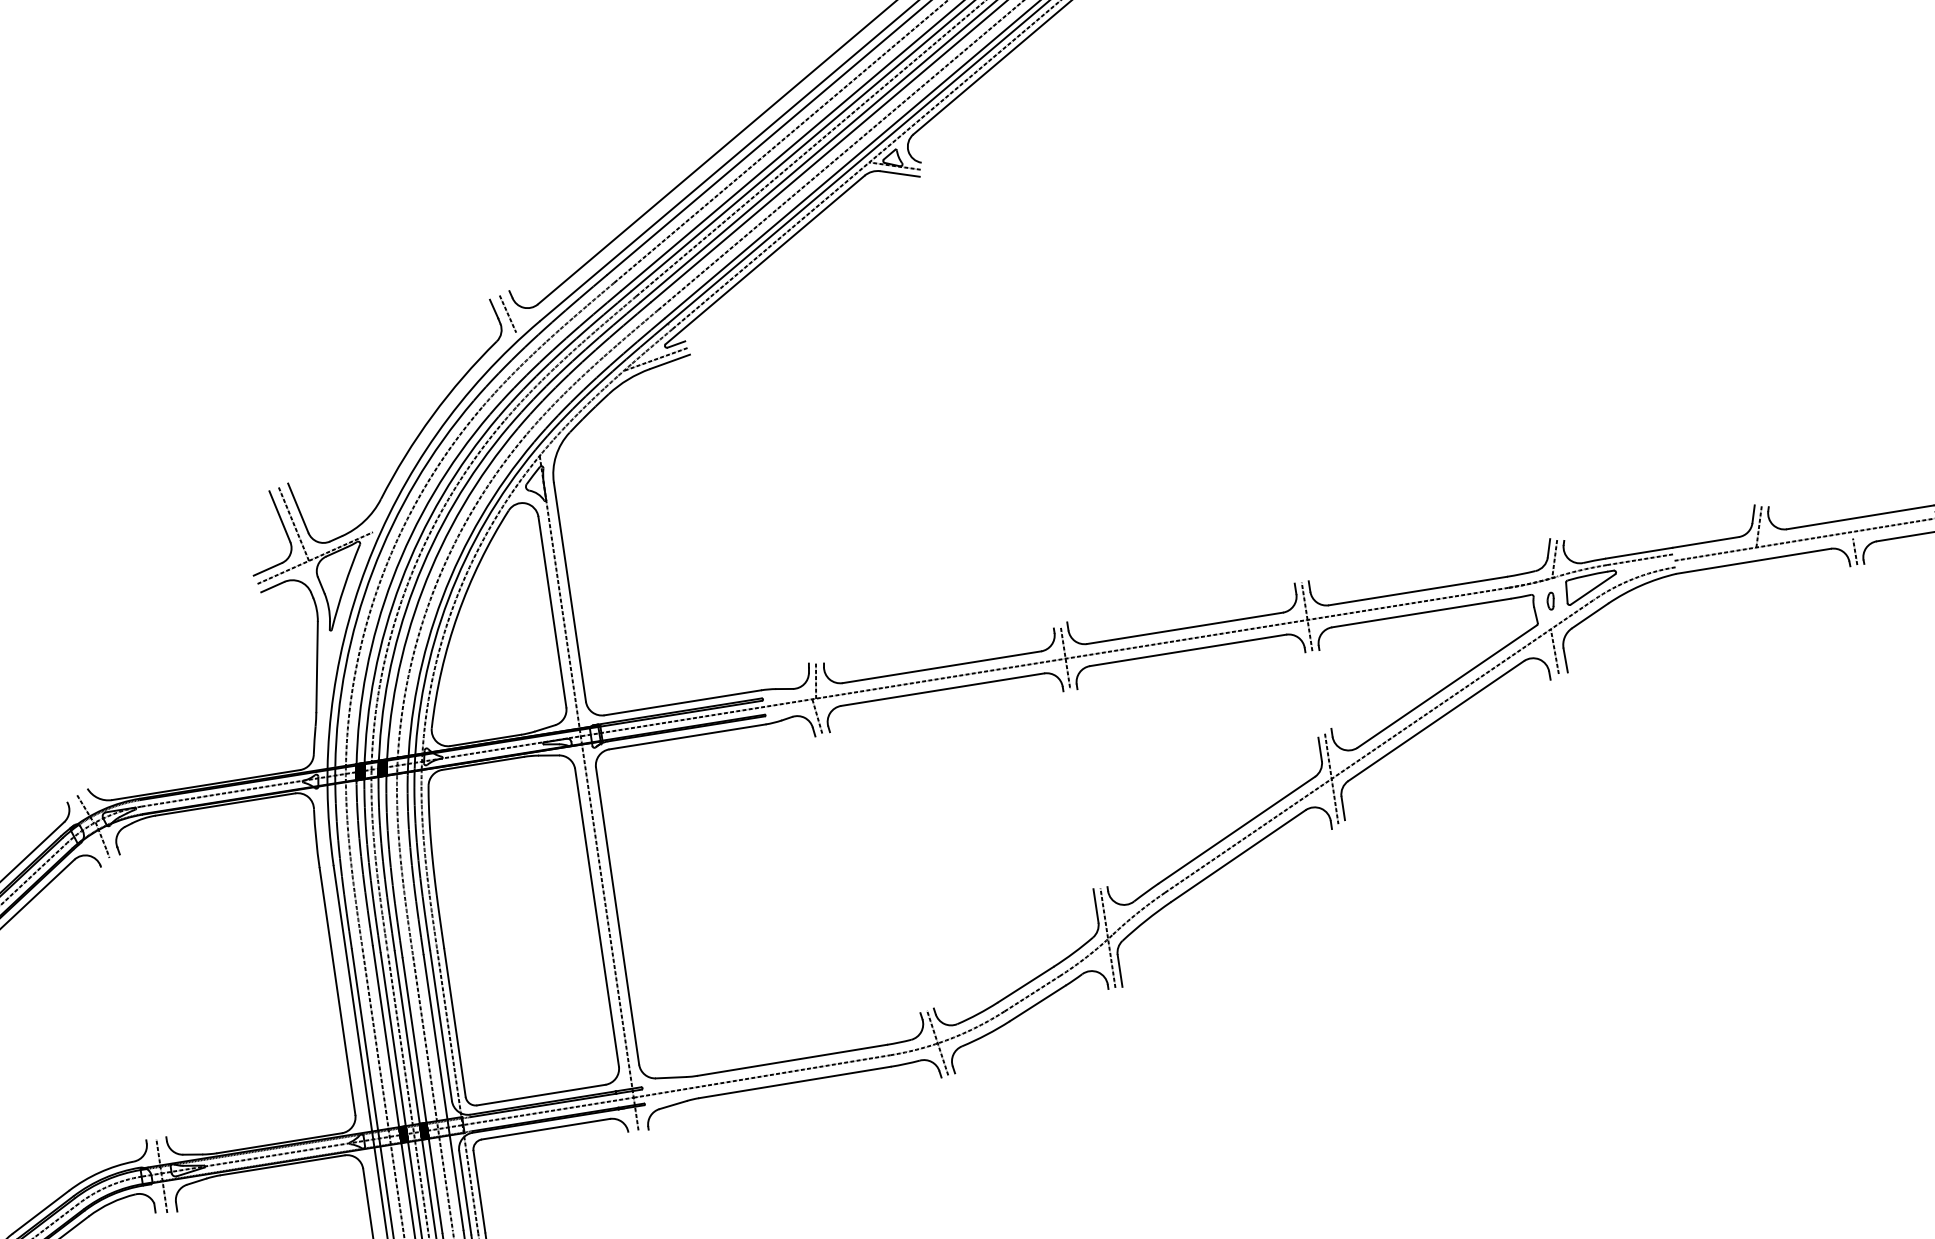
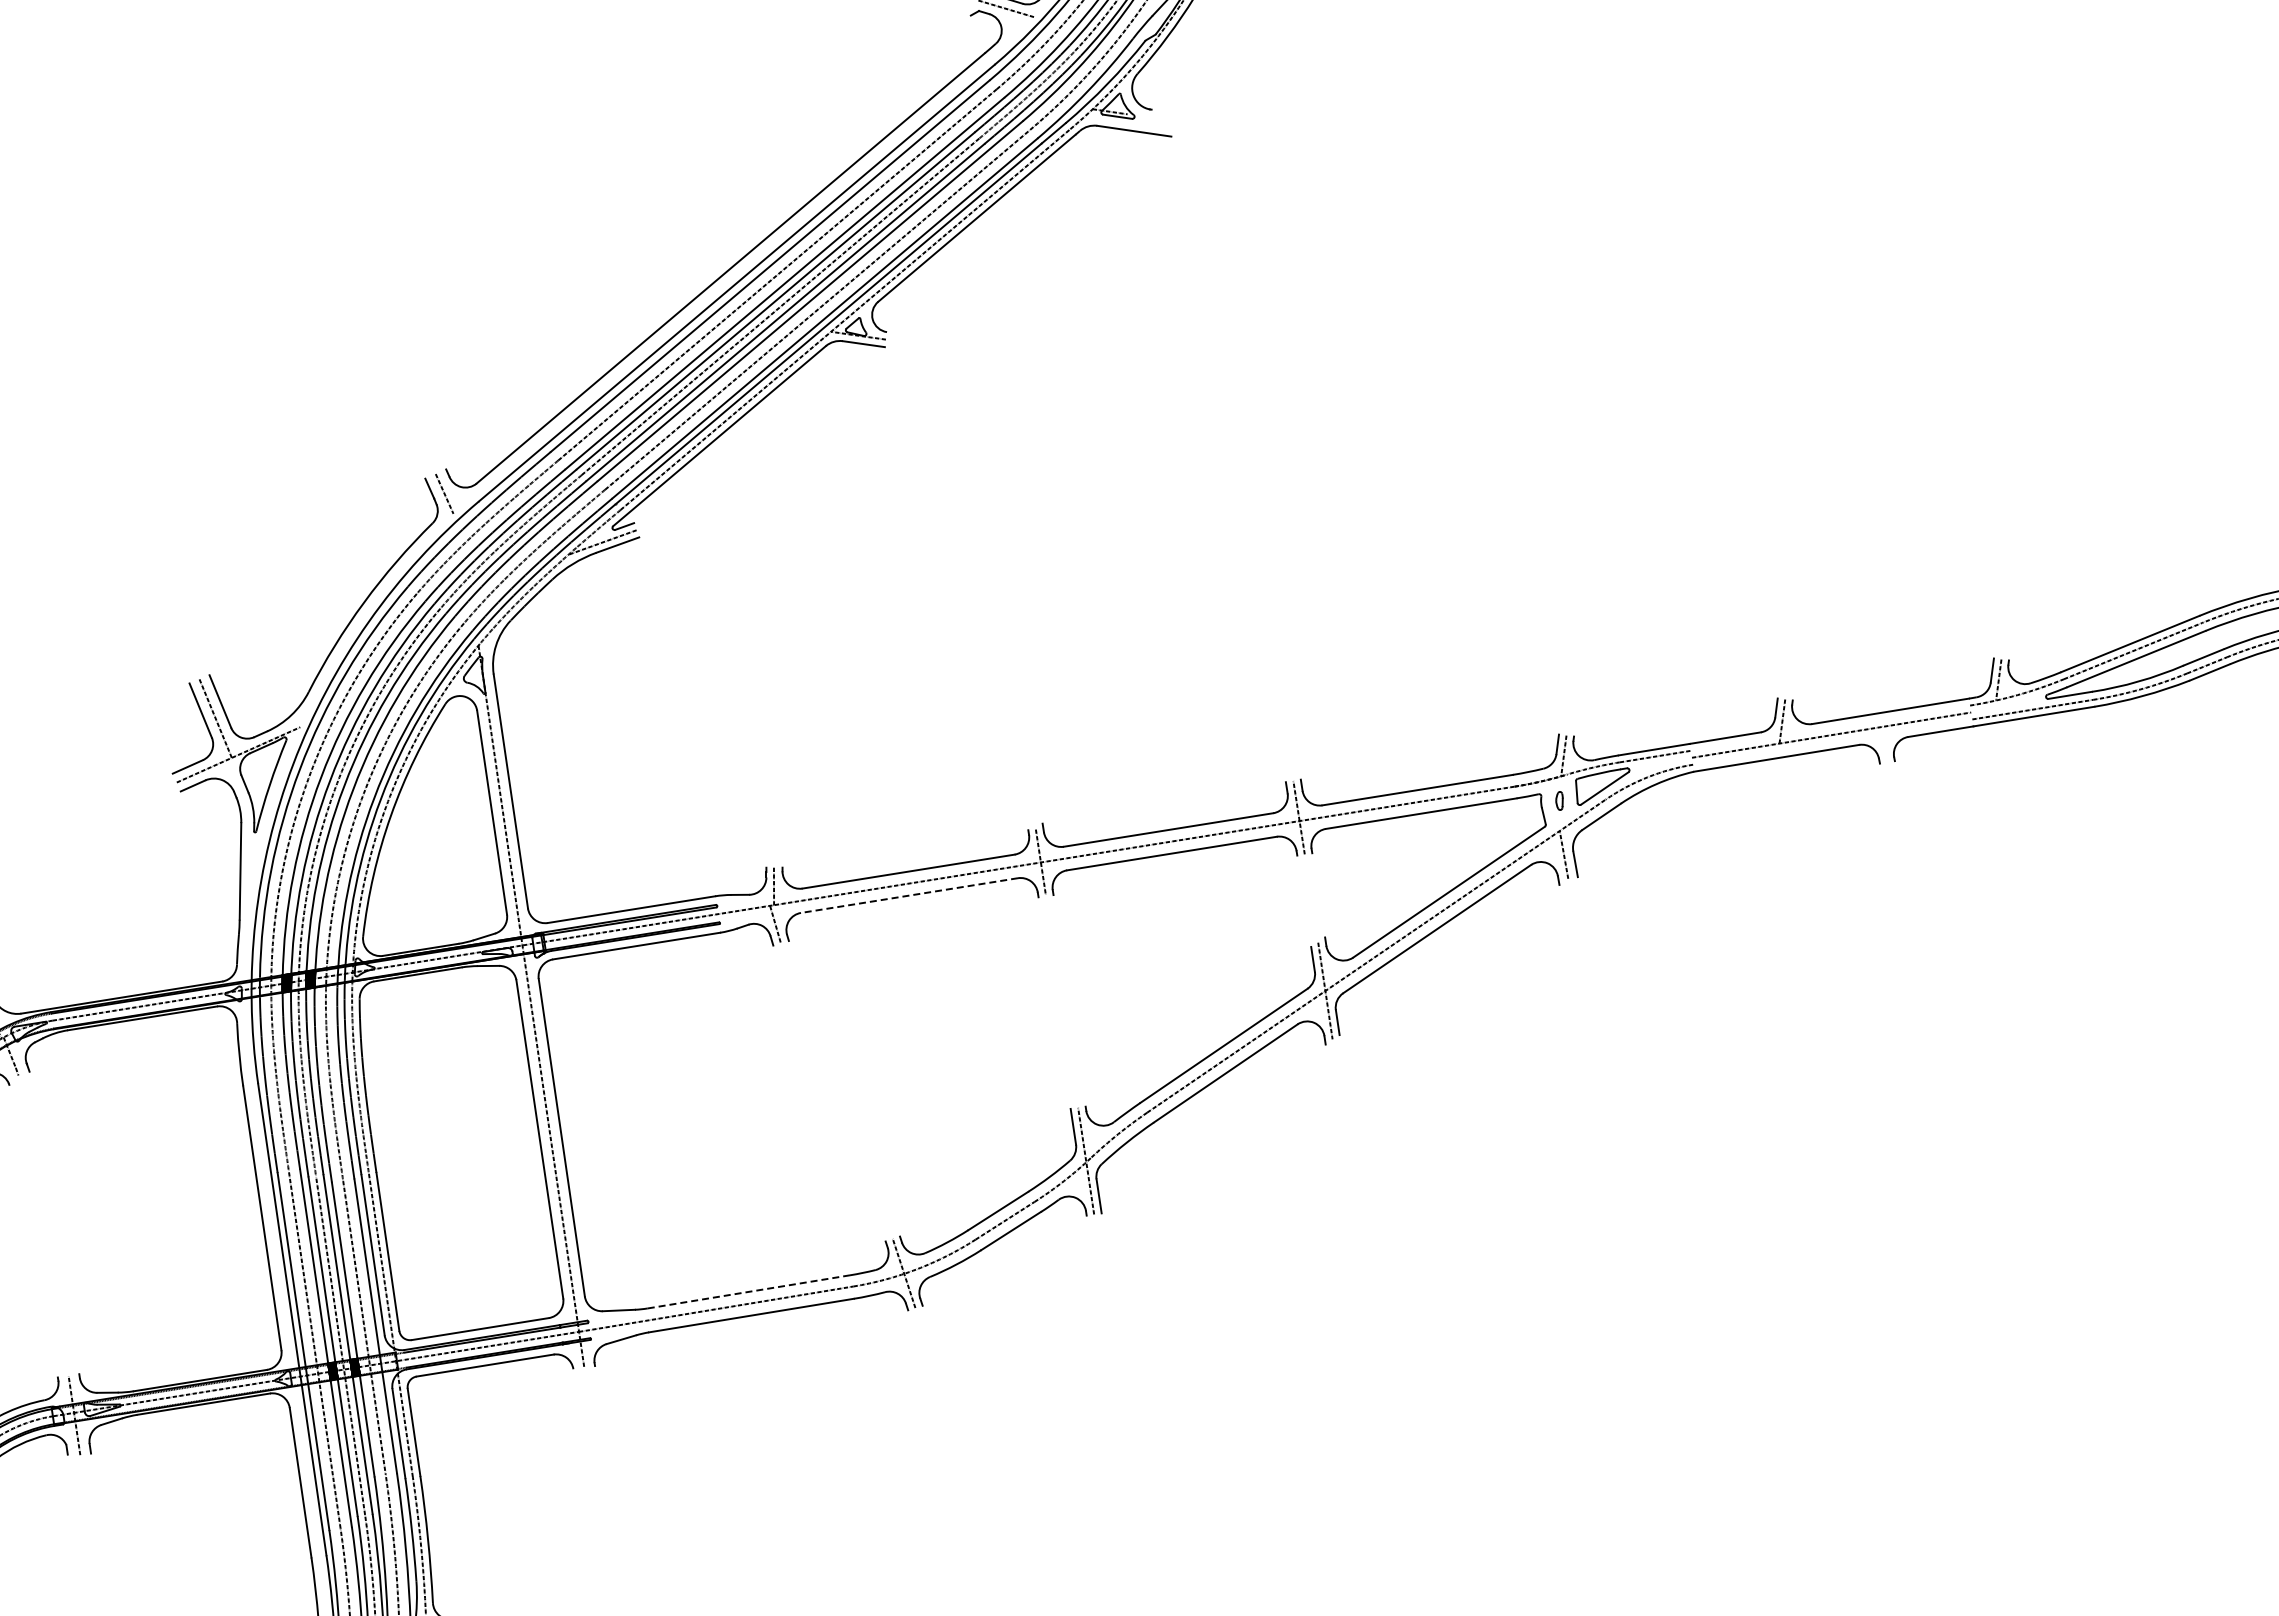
line: (1854, 551) -> (1884, 747), removed
line: (942, 689) -> (909, 895), solid -> dashed
line: (793, 1059) -> (749, 1291), solid -> dashed

